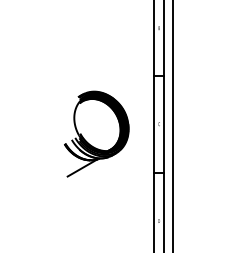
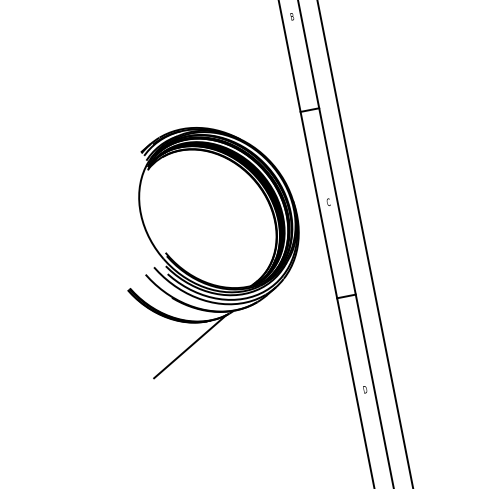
part: (96, 133) -> (210, 244), size x1.43

